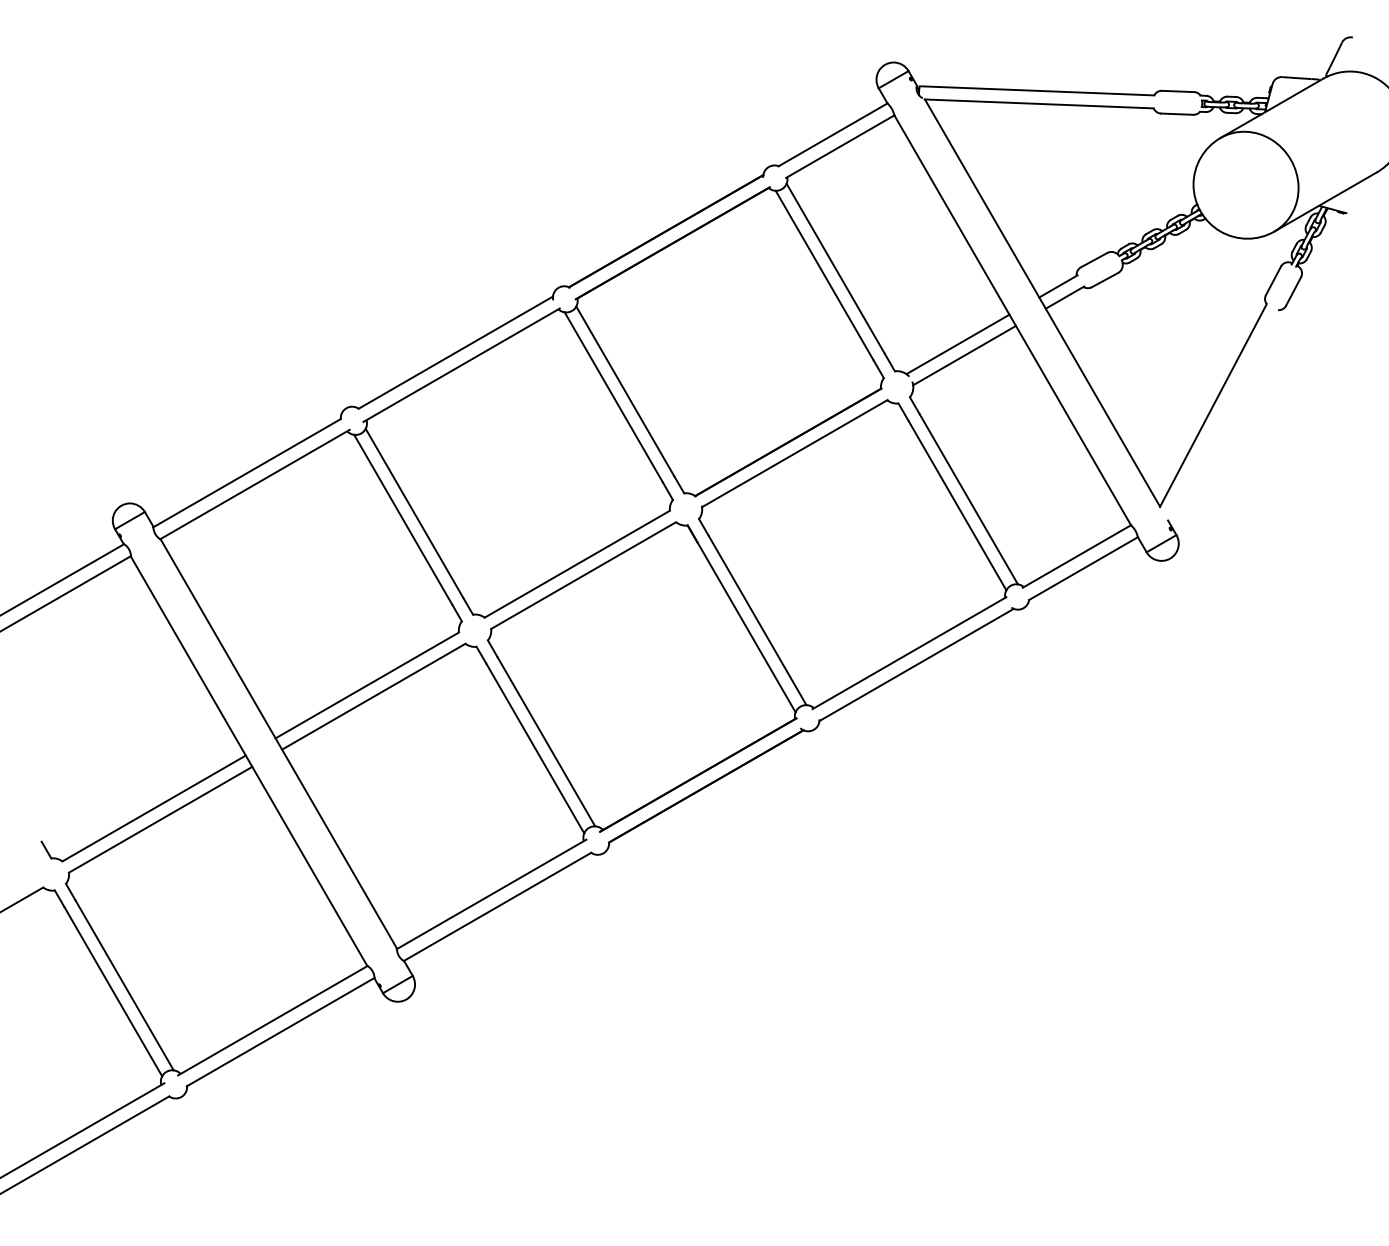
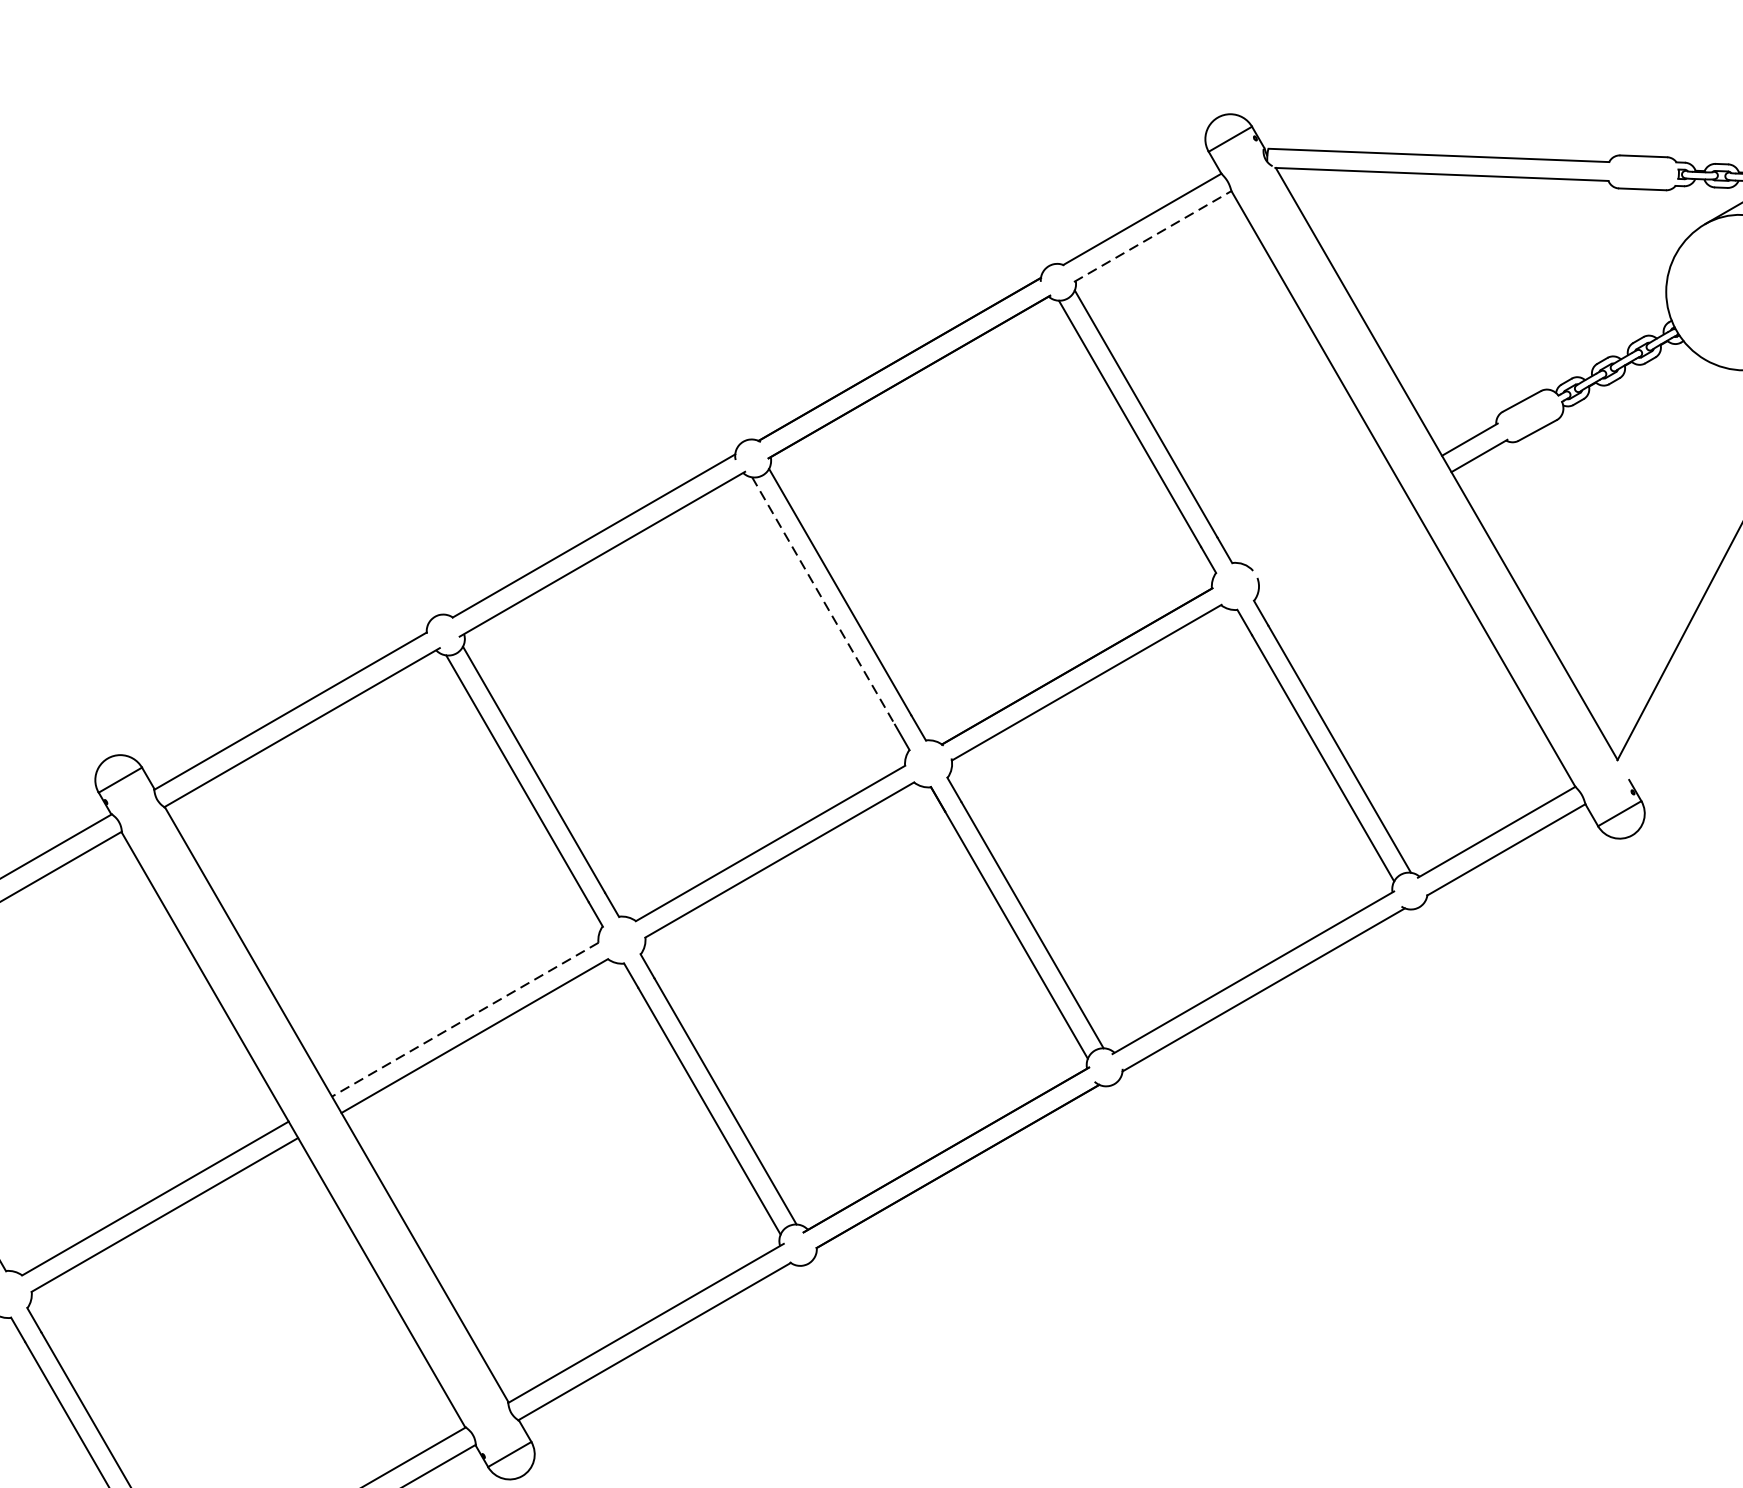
line: (840, 146) -> (1153, 236), solid -> dashed
line: (957, 344) -> (1323, 524), removed
line: (964, 355) -> (1333, 540), removed
line: (614, 397) -> (824, 601), solid -> dashed
line: (367, 685) -> (465, 1019), solid -> dashed

